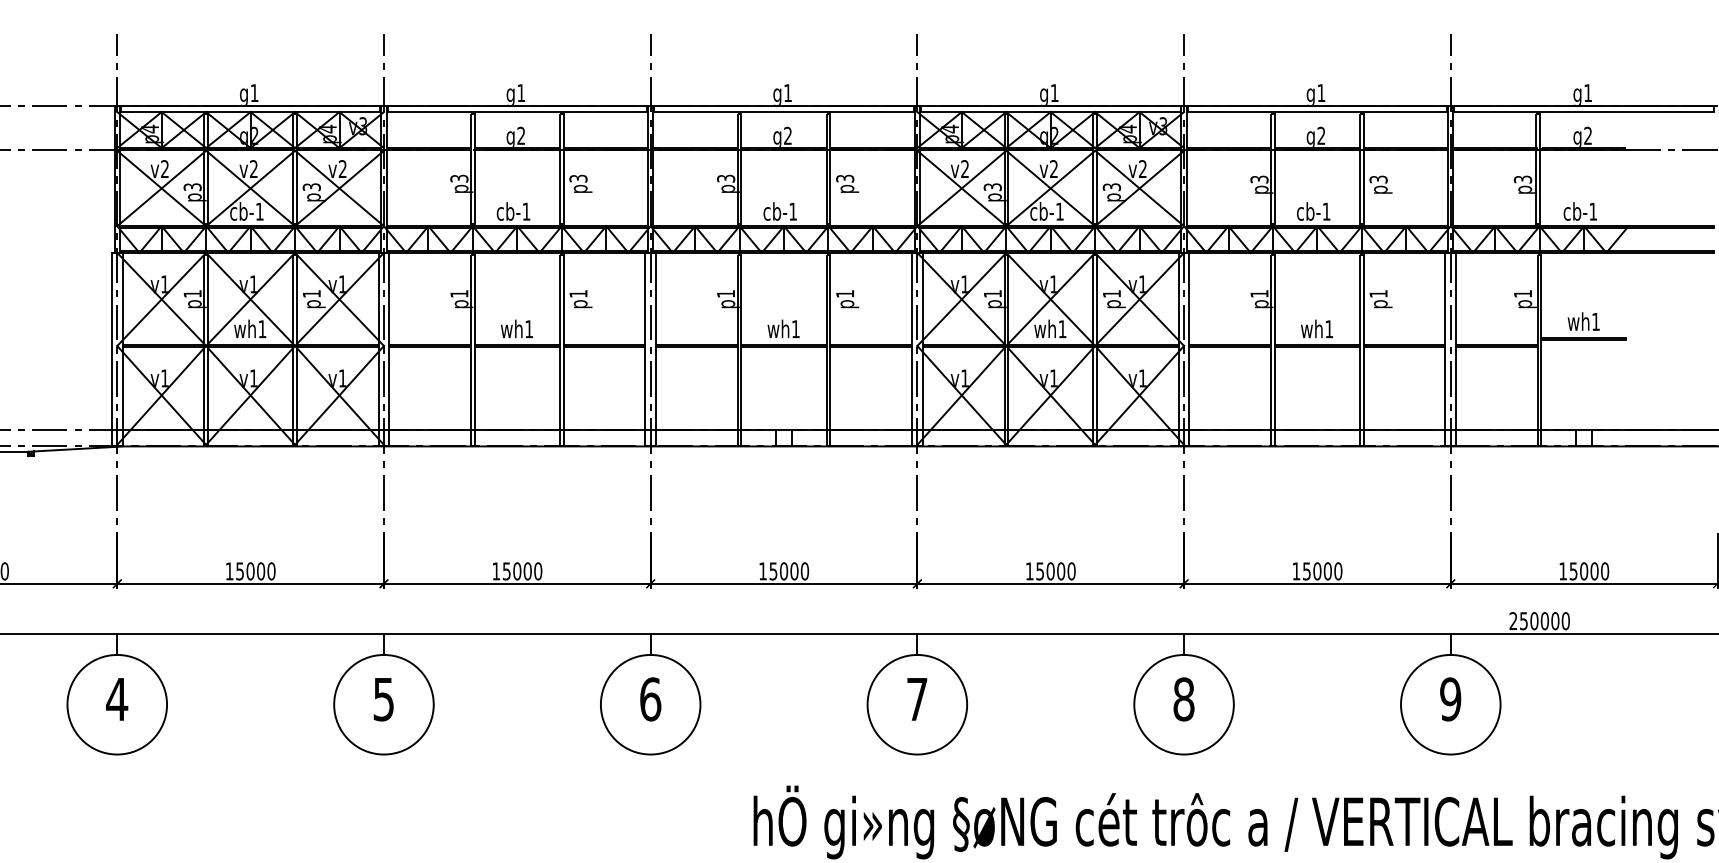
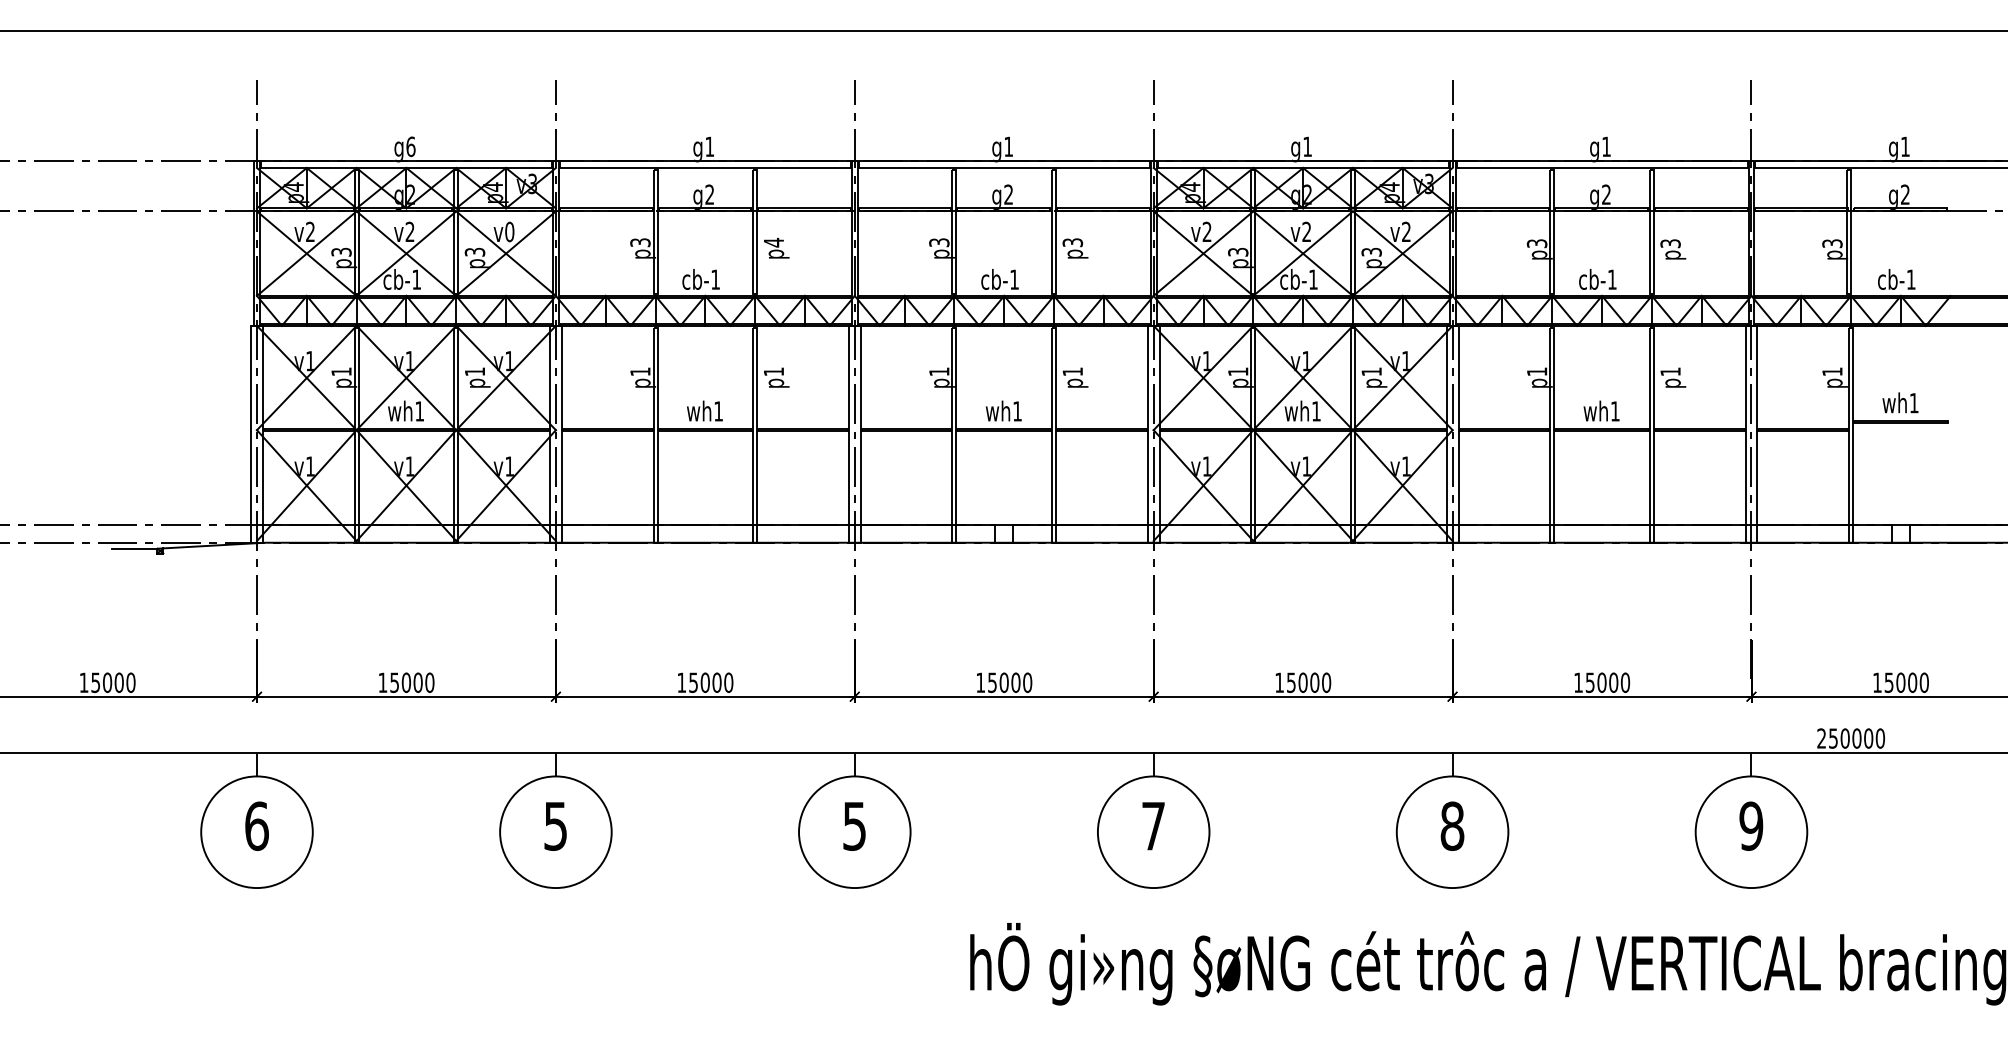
text: (254, 92) -> (410, 146), g1 -> g6
text: (342, 168) -> (509, 231), v2 -> v0
text: (578, 178) -> (773, 242), p3 -> p4
text: (116, 698) -> (256, 825), 4 -> 6
text: (650, 698) -> (854, 825), 6 -> 5

